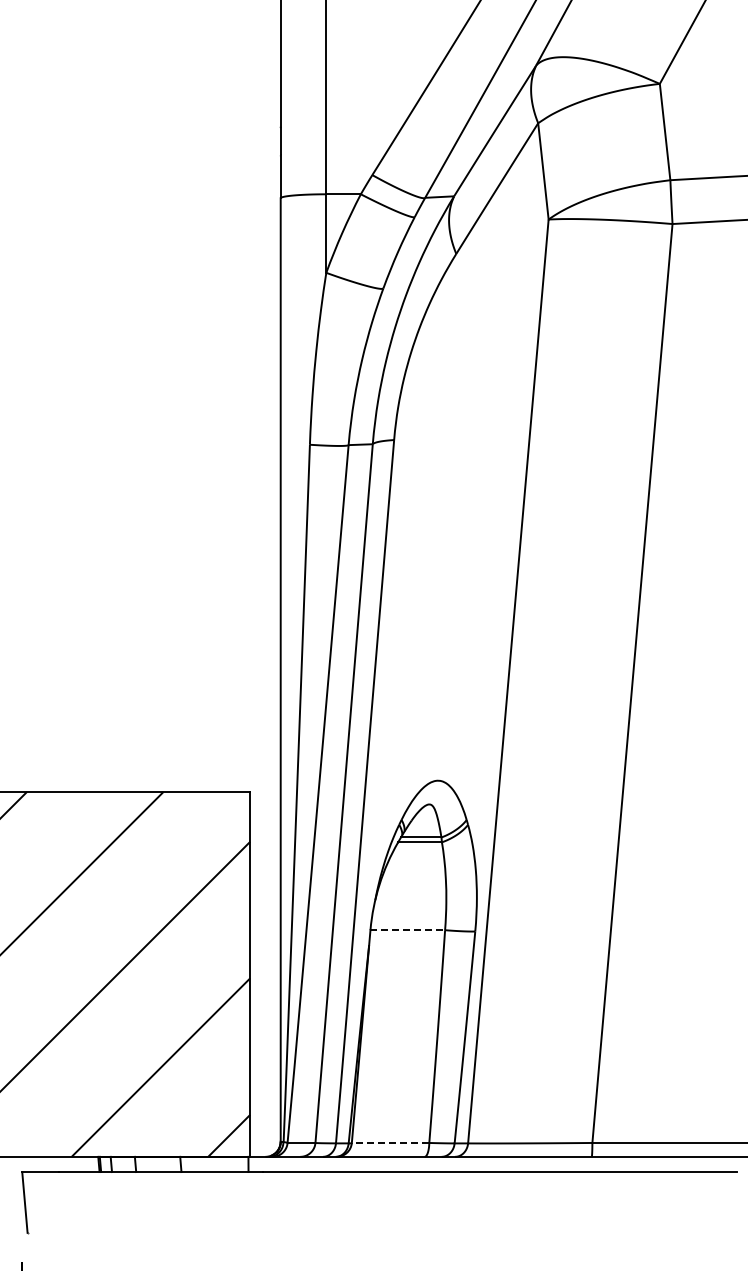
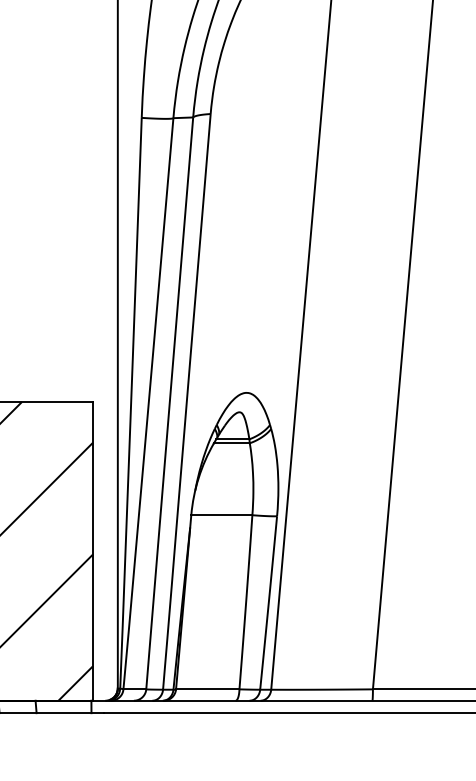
line: (408, 930) -> (222, 515), dashed -> solid
line: (390, 1142) -> (207, 688), dashed -> solid

